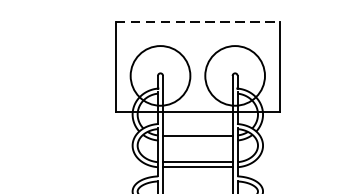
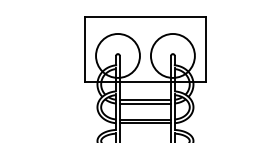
line: (197, 22) -> (145, 16), dashed -> solid
line: (197, 140) -> (145, 103), added

